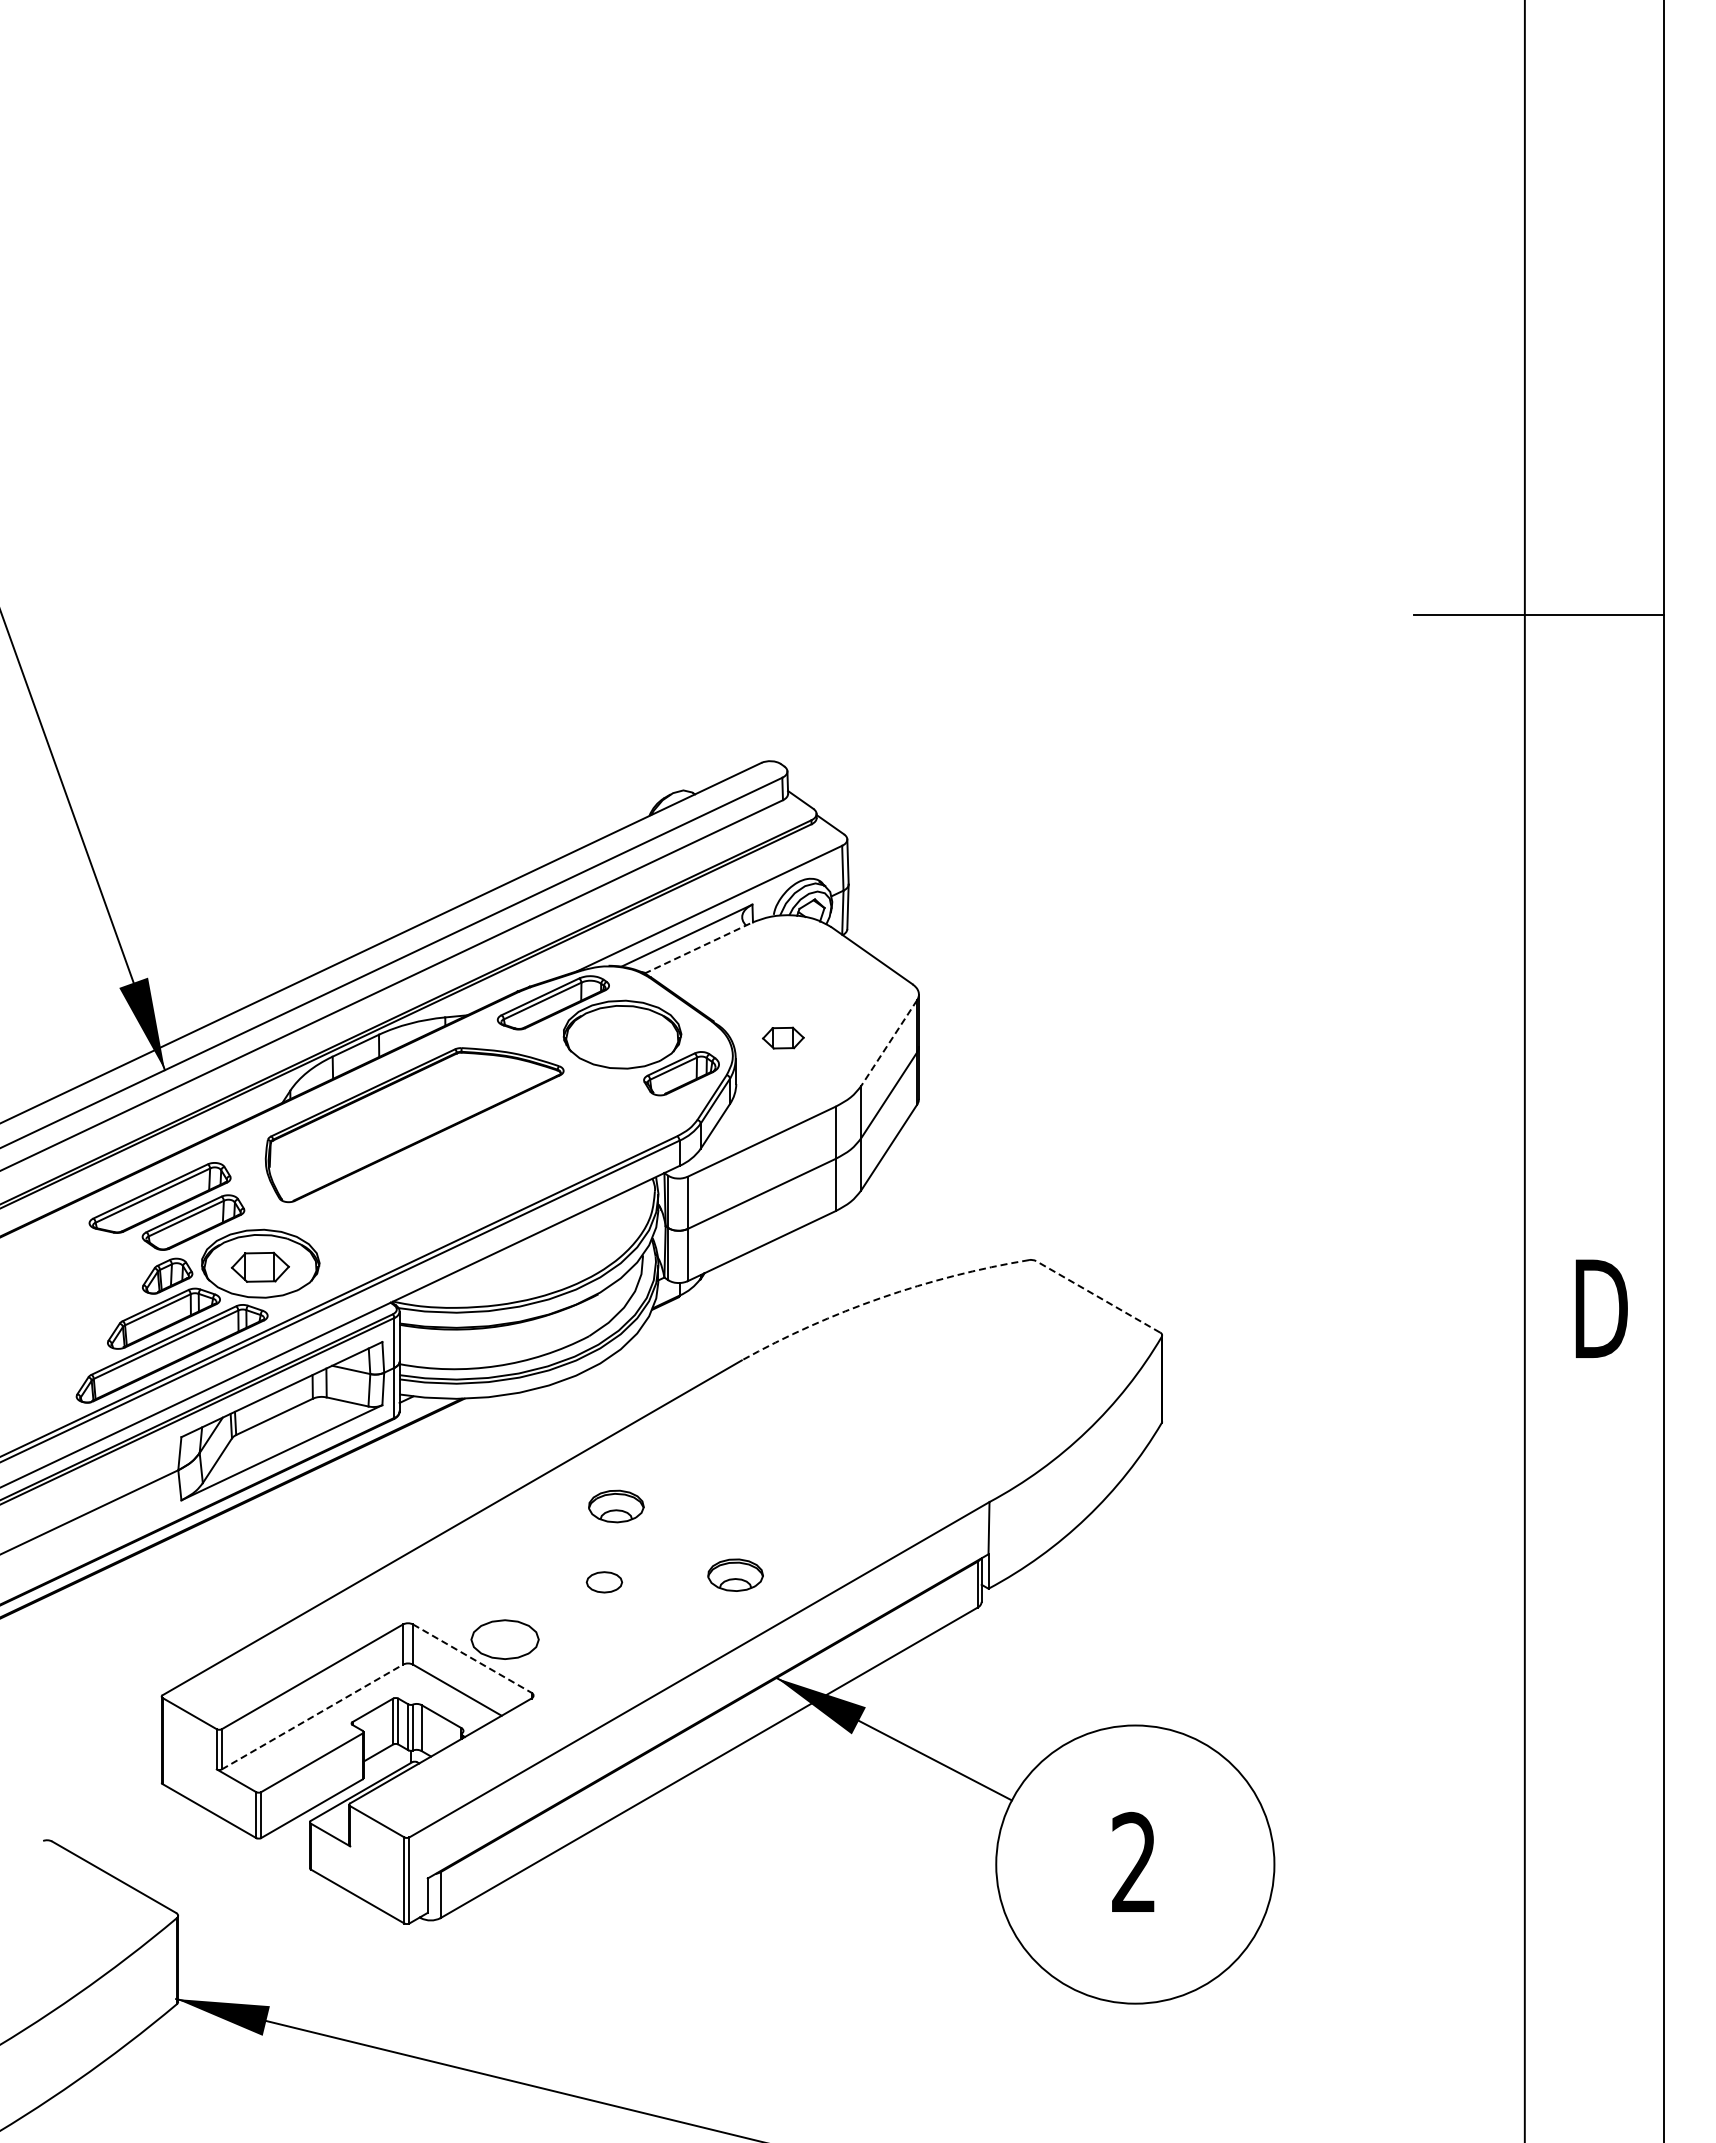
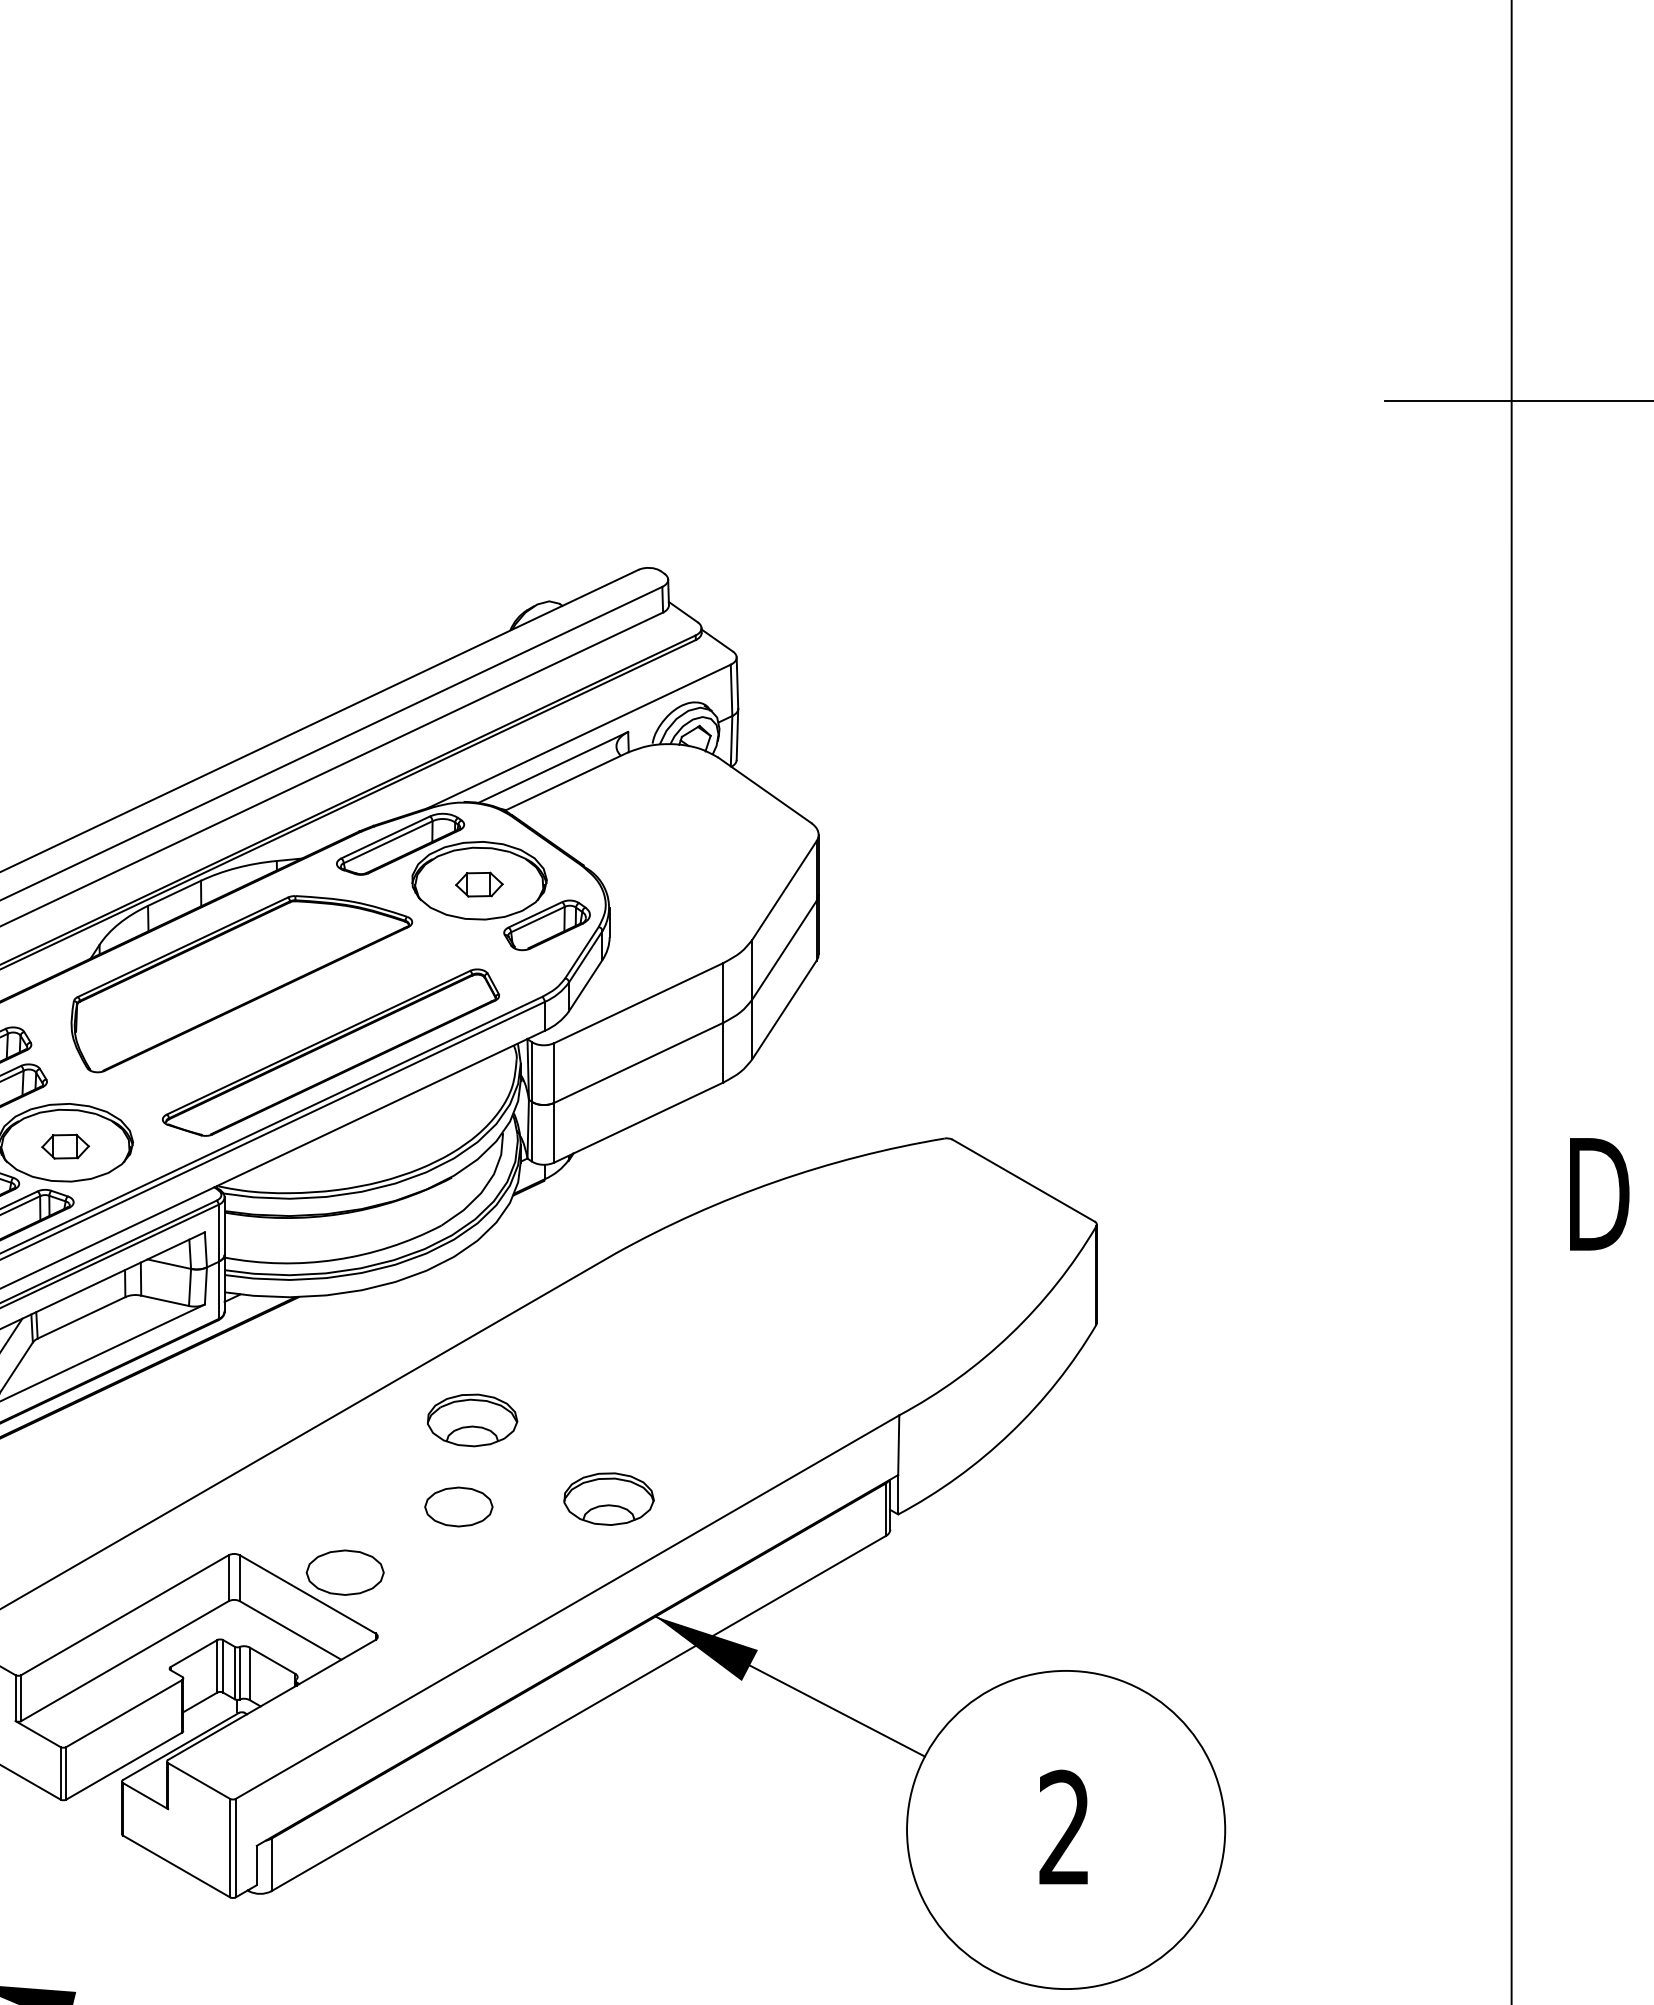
line: (698, 948) -> (566, 782), dashed -> solid
part: (783, 1037) -> (479, 883), moved
line: (888, 1043) -> (783, 890), dashed -> solid
part: (492, 1184) -> (330, 1052), added
part: (260, 1266) -> (65, 1145), size x0.71
line: (1098, 1296) -> (1023, 1180), dashed -> solid
arc: (881, 1297) -> (775, 1181), dashed -> solid
part: (616, 1506) -> (472, 1420), size x1.43
part: (735, 1574) -> (608, 1498), size x1.43
part: (604, 1582) -> (458, 1507), size x1.67
line: (472, 1658) -> (307, 1594), dashed -> solid
line: (312, 1717) -> (124, 1661), dashed -> solid

